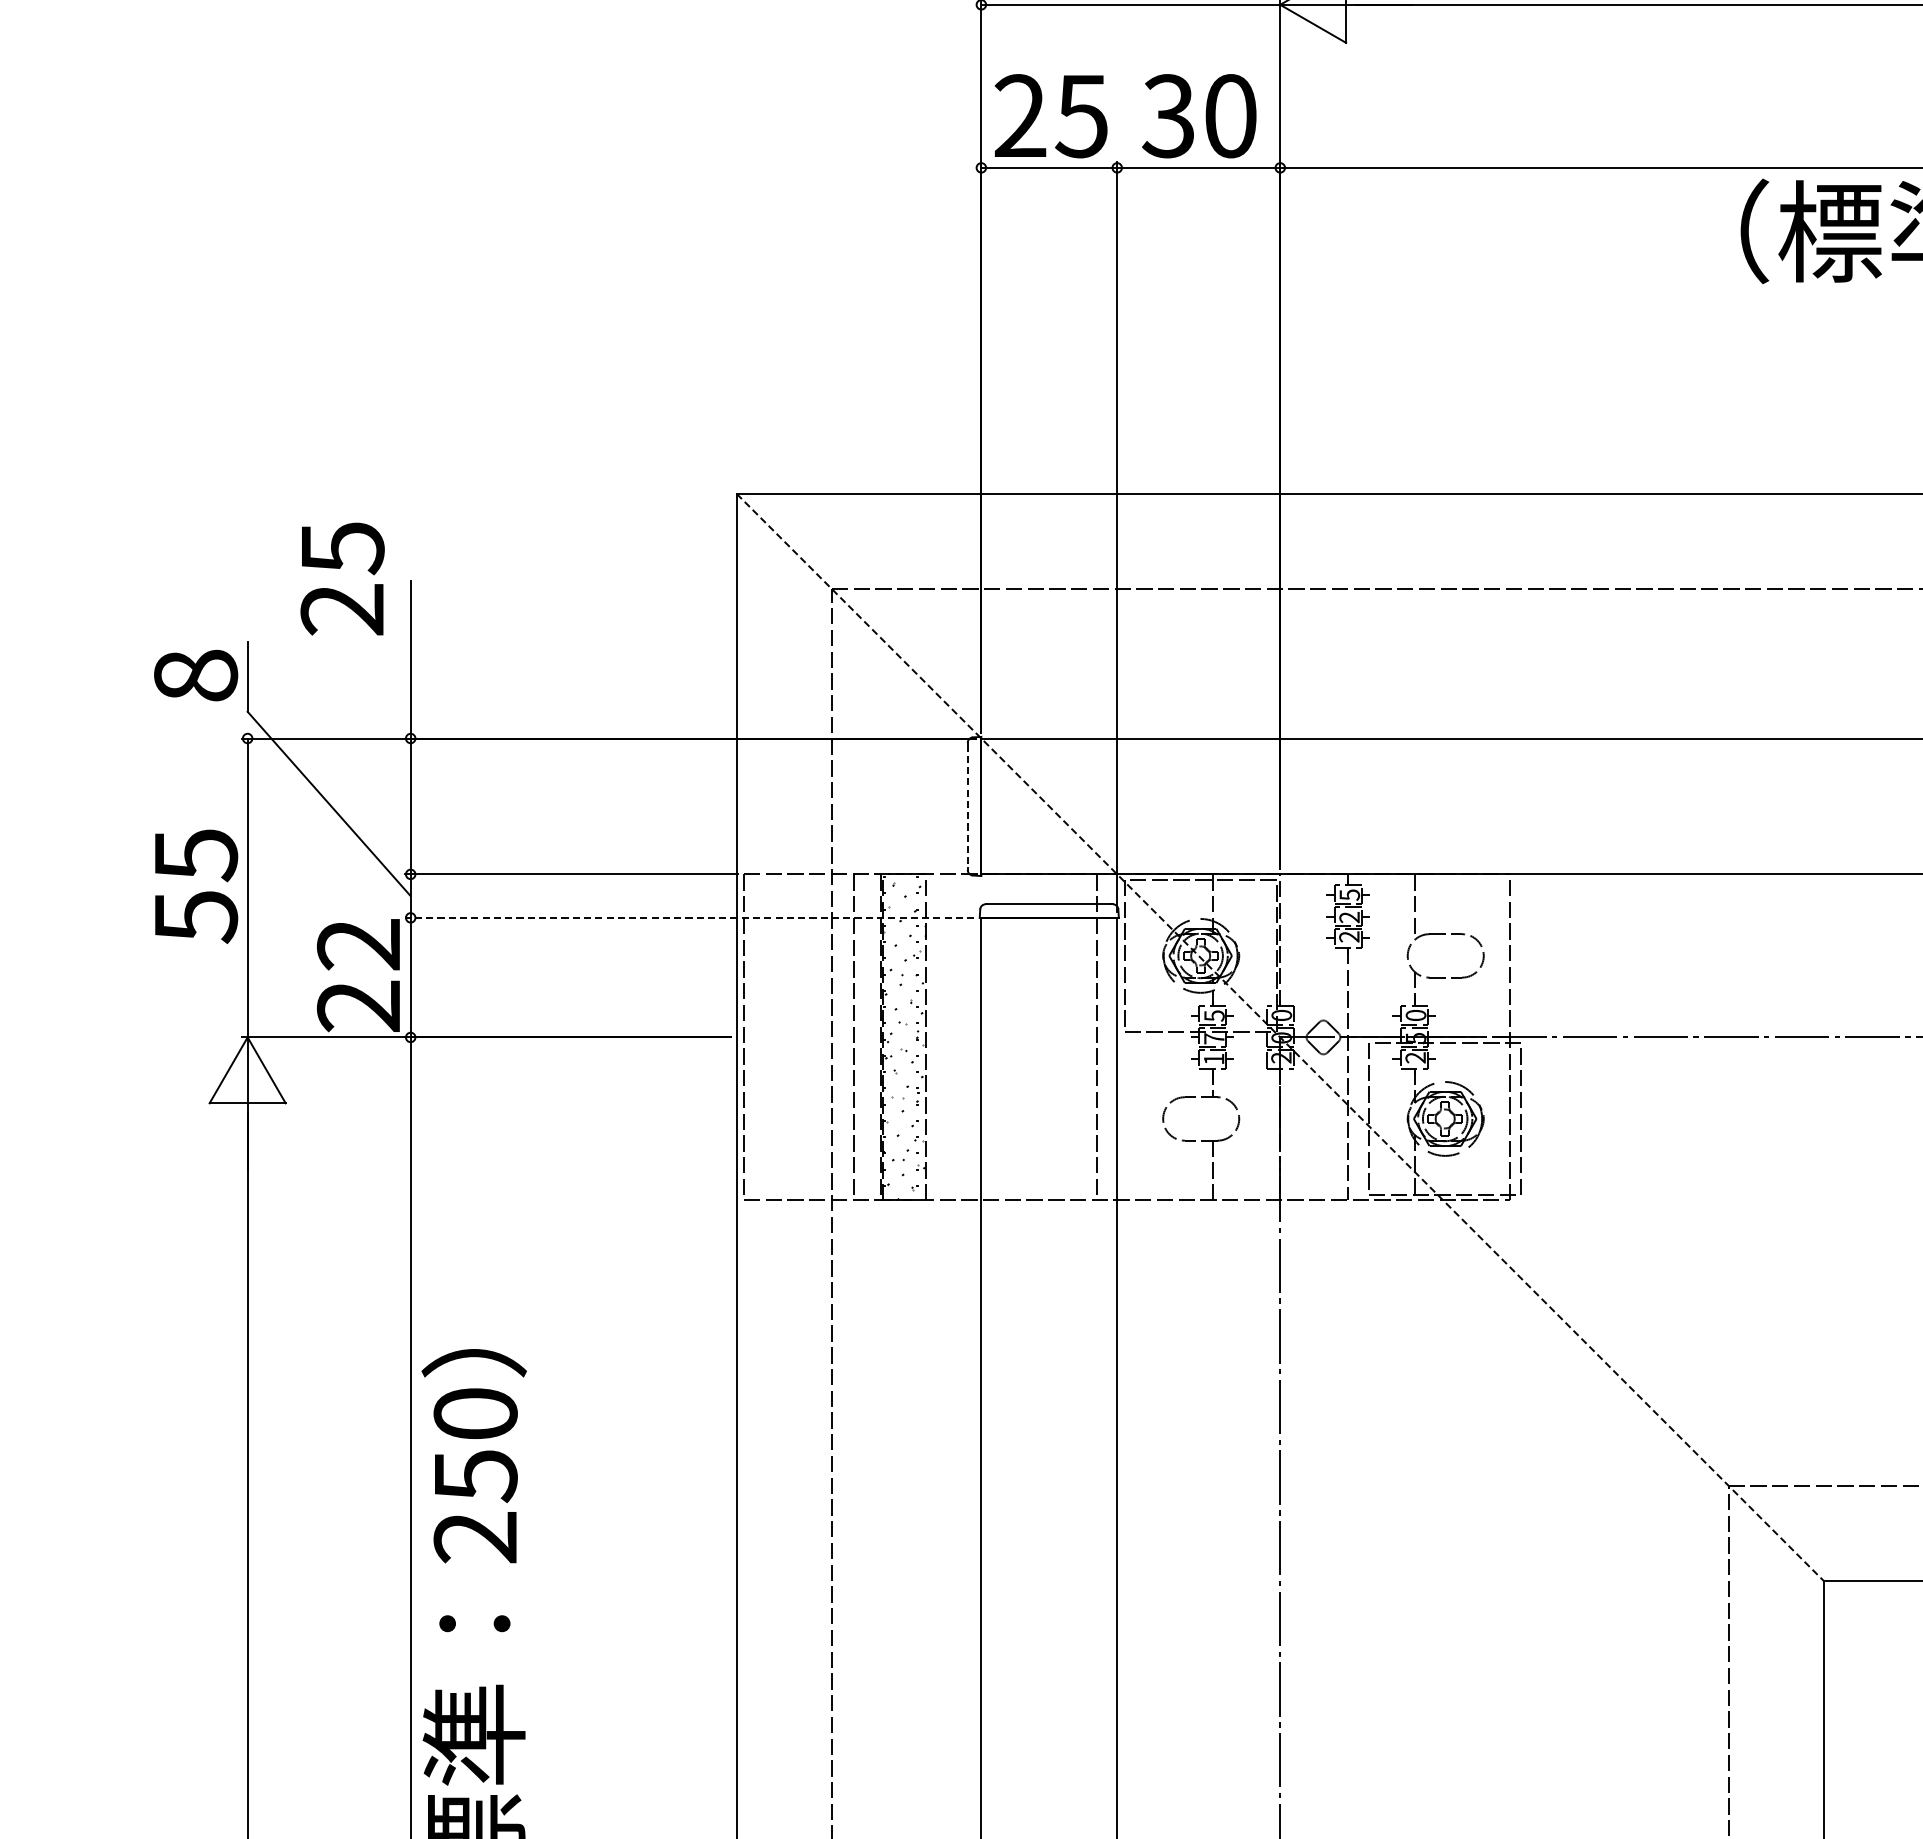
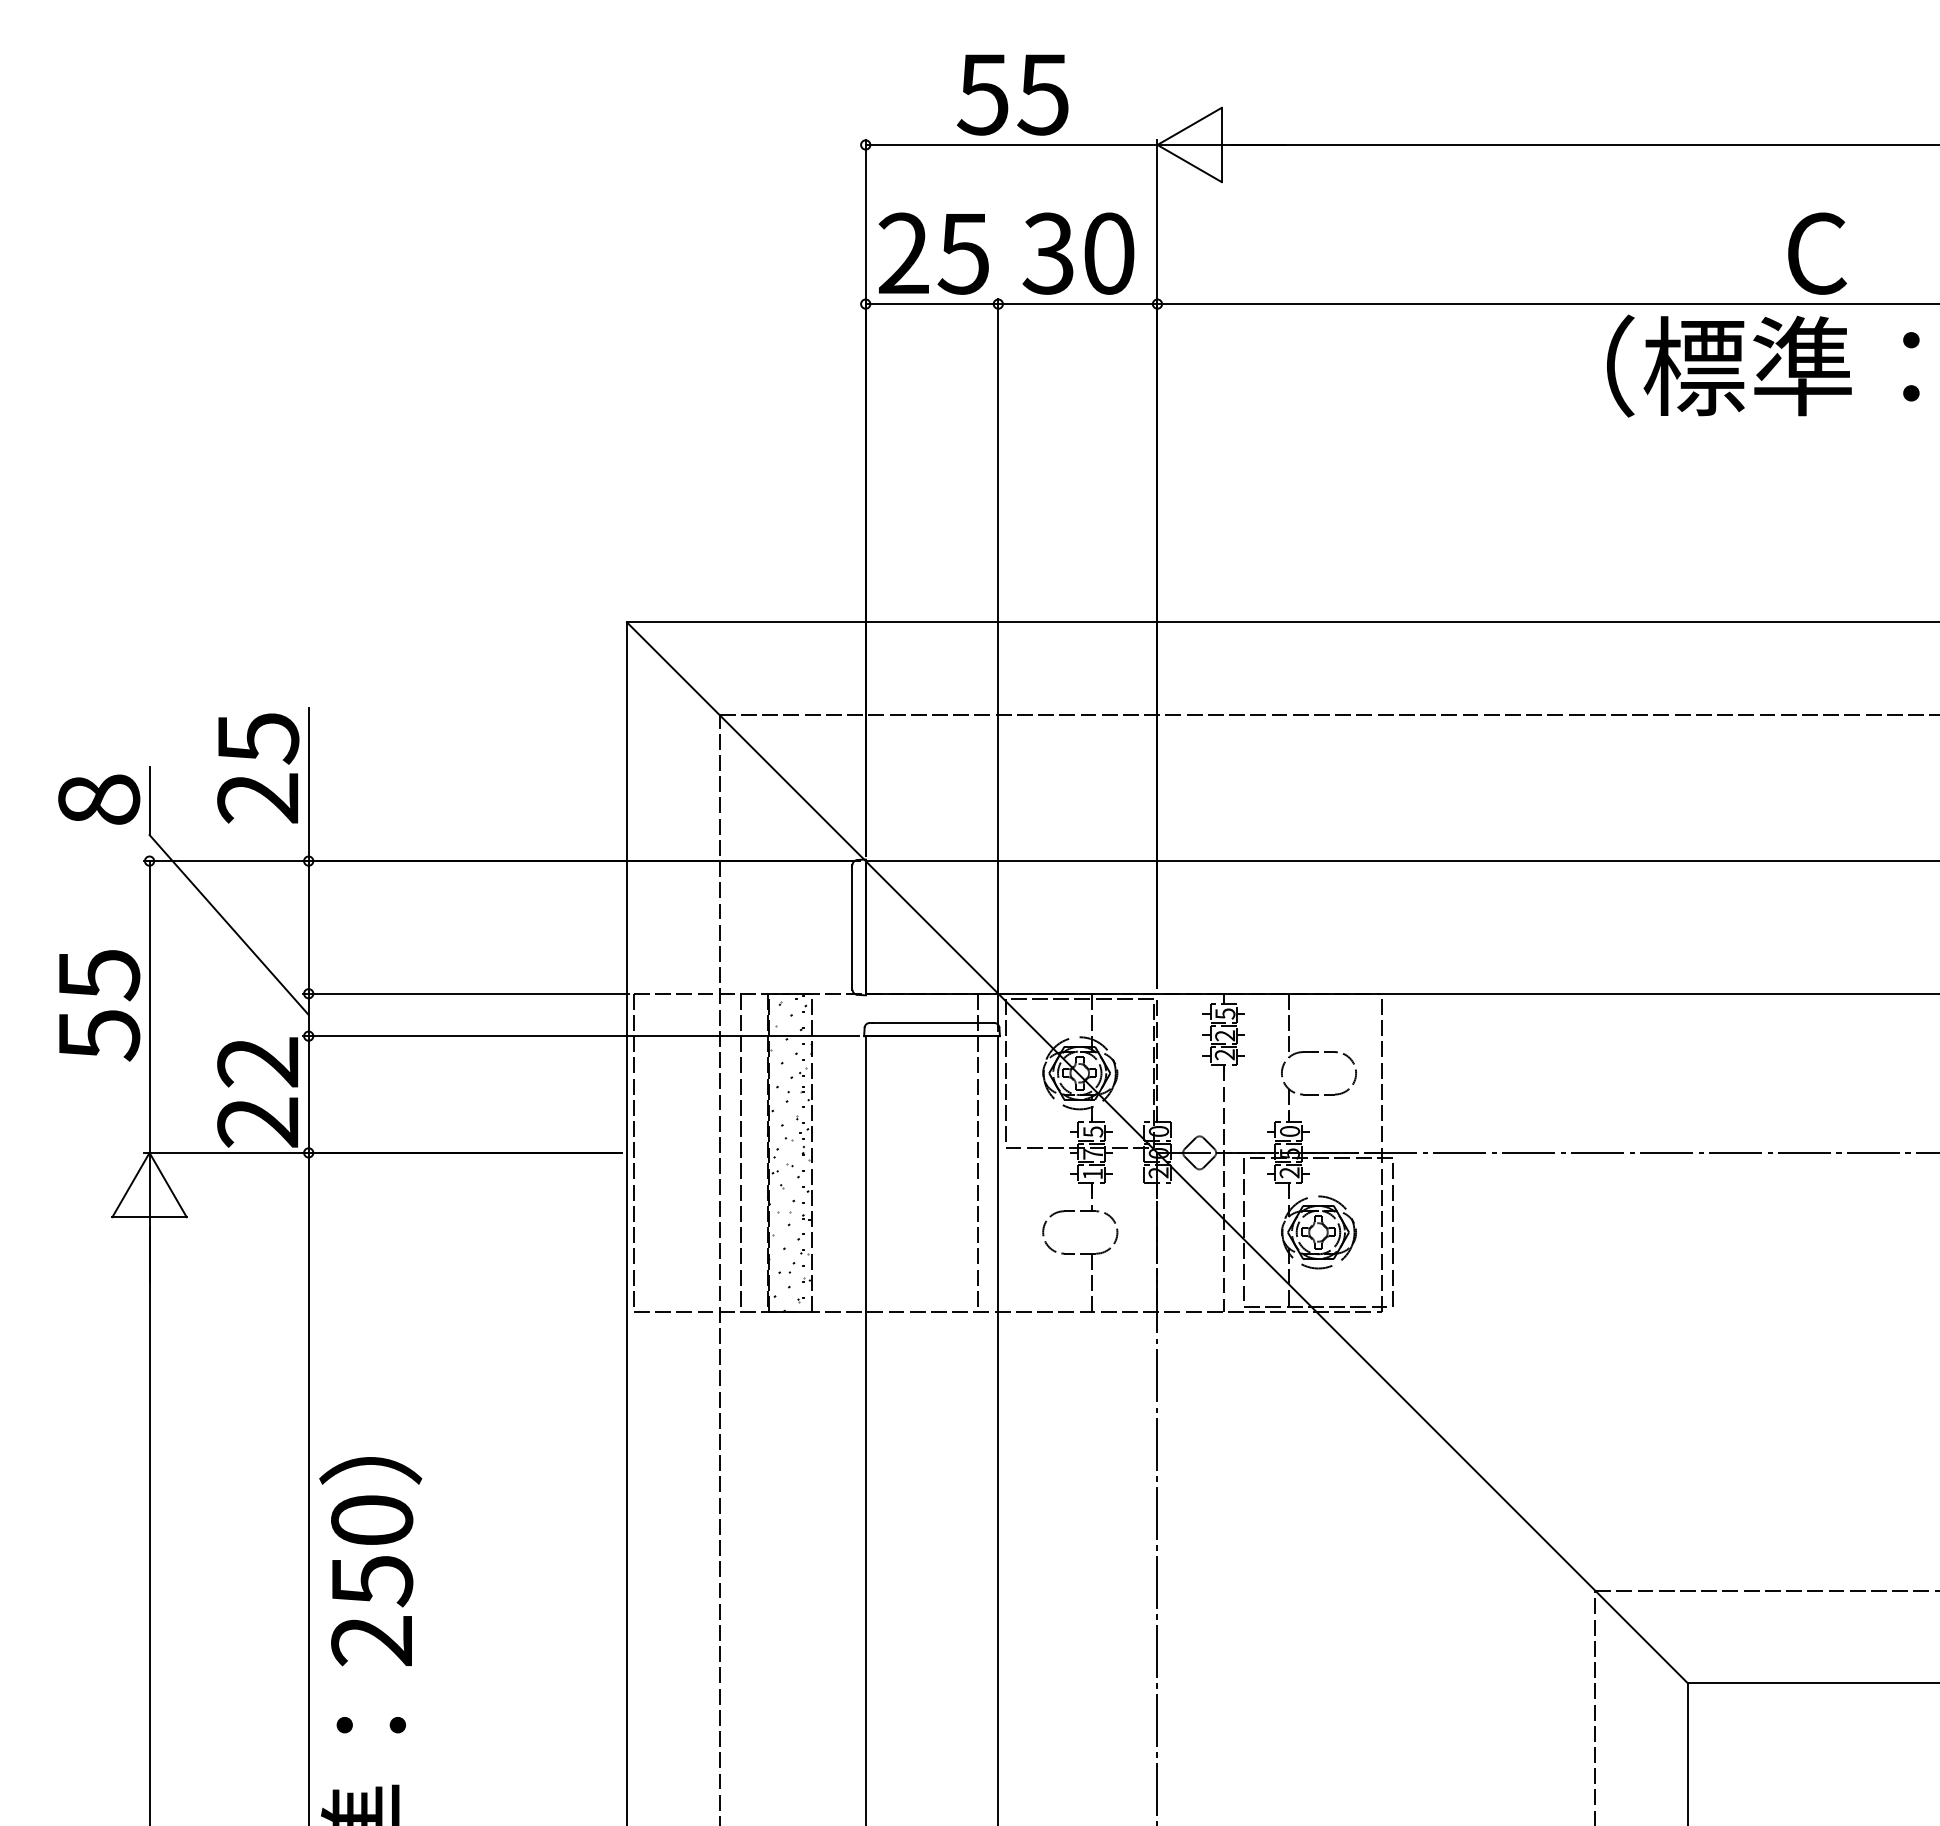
text: (342, 579) -> (258, 768), moved
line: (967, 806) -> (852, 927), dashed -> solid
line: (690, 918) -> (581, 1036), dashed -> solid
line: (1280, 1038) -> (1157, 1153), dashed -> solid

